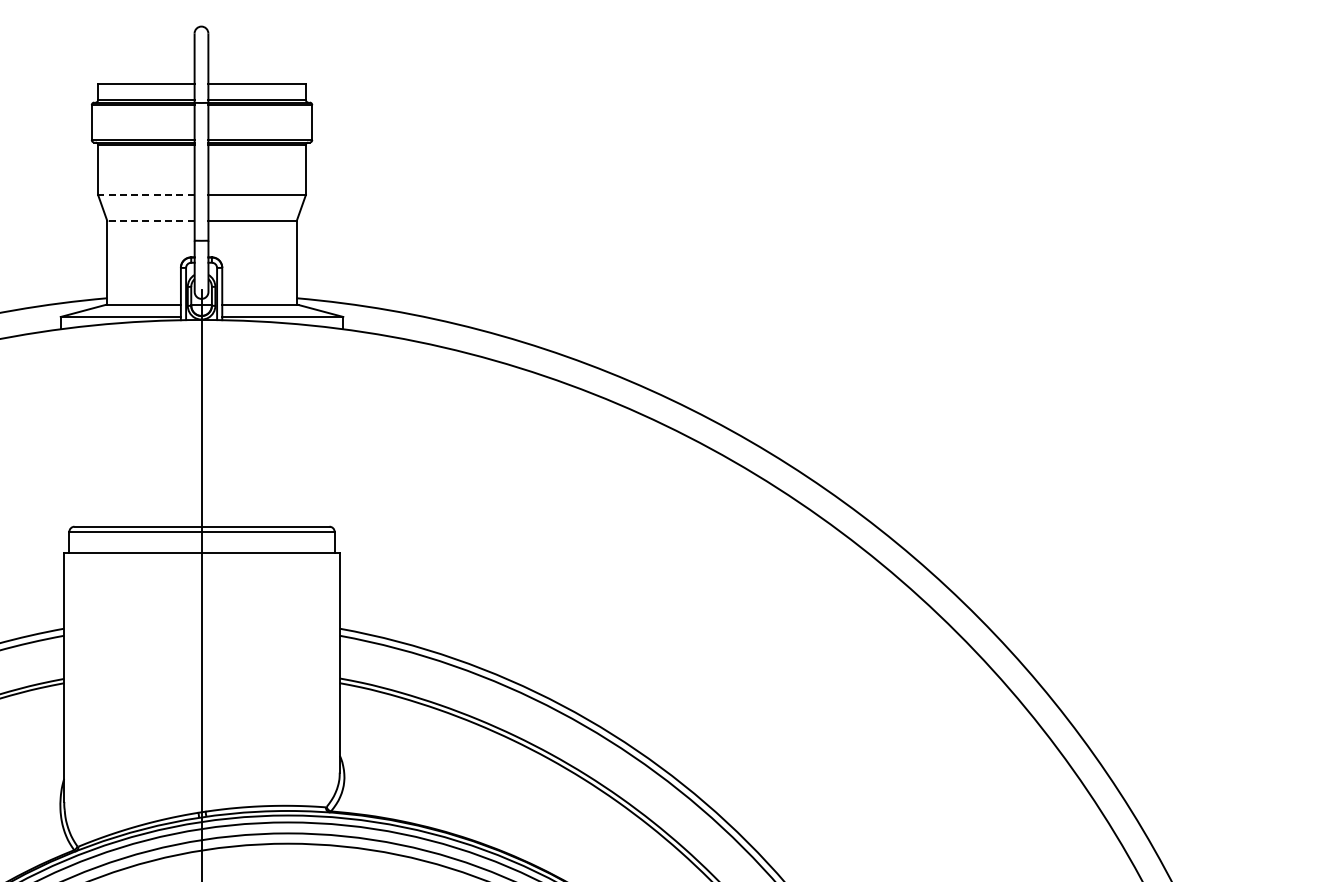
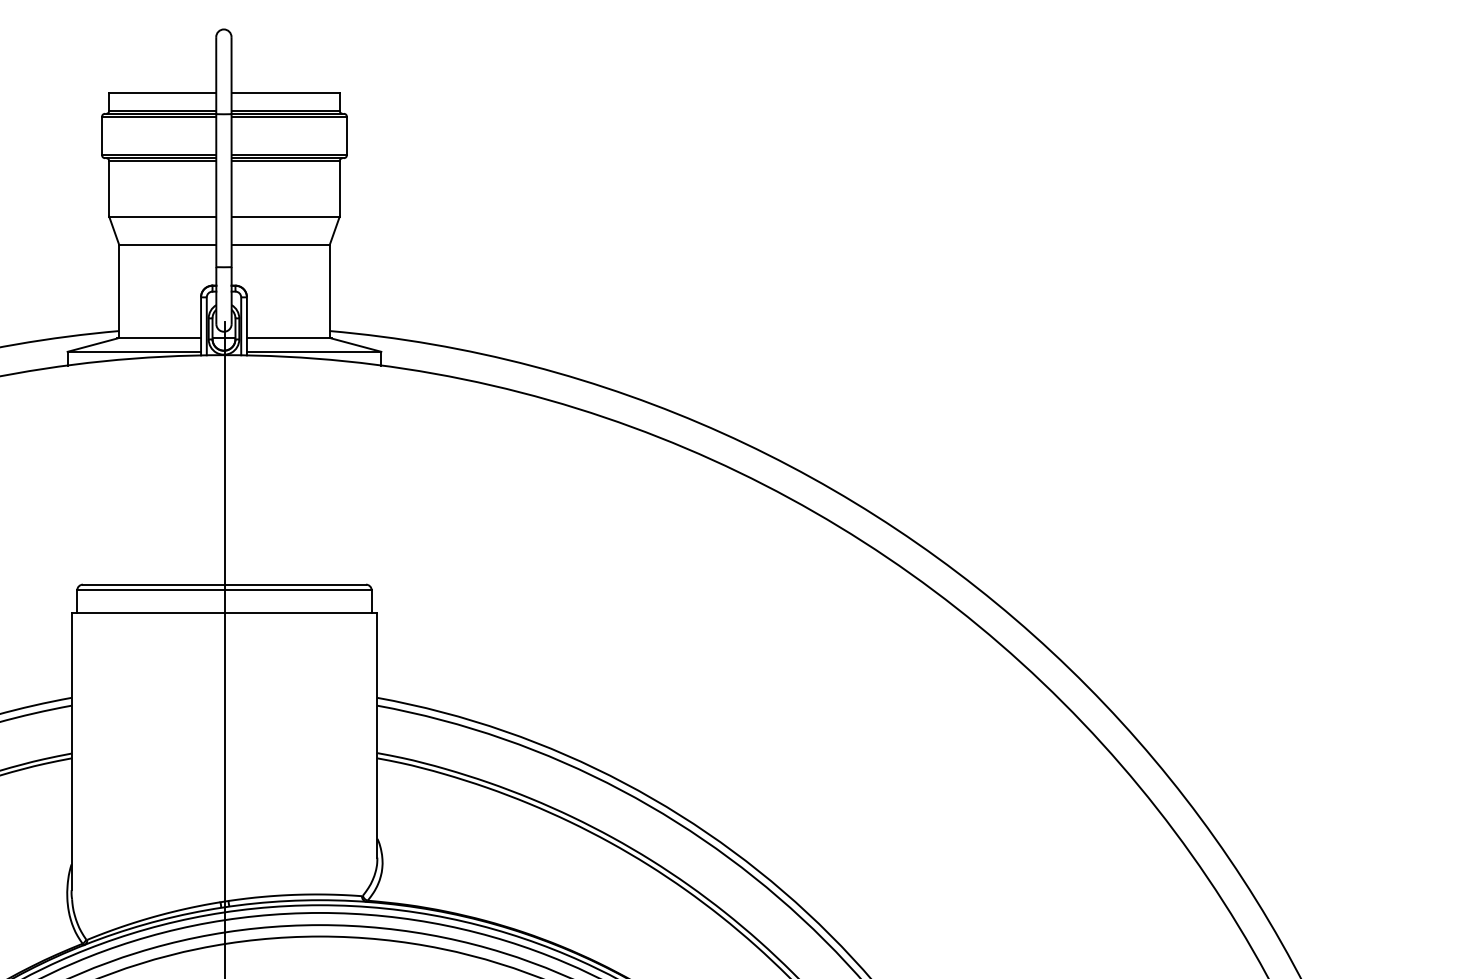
line: (145, 195) -> (161, 216), dashed -> solid
line: (150, 220) -> (167, 244), dashed -> solid

